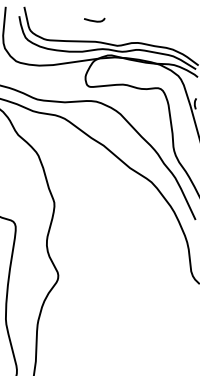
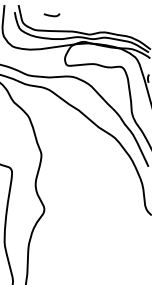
curve: (94, 20) -> (51, 15), moved

